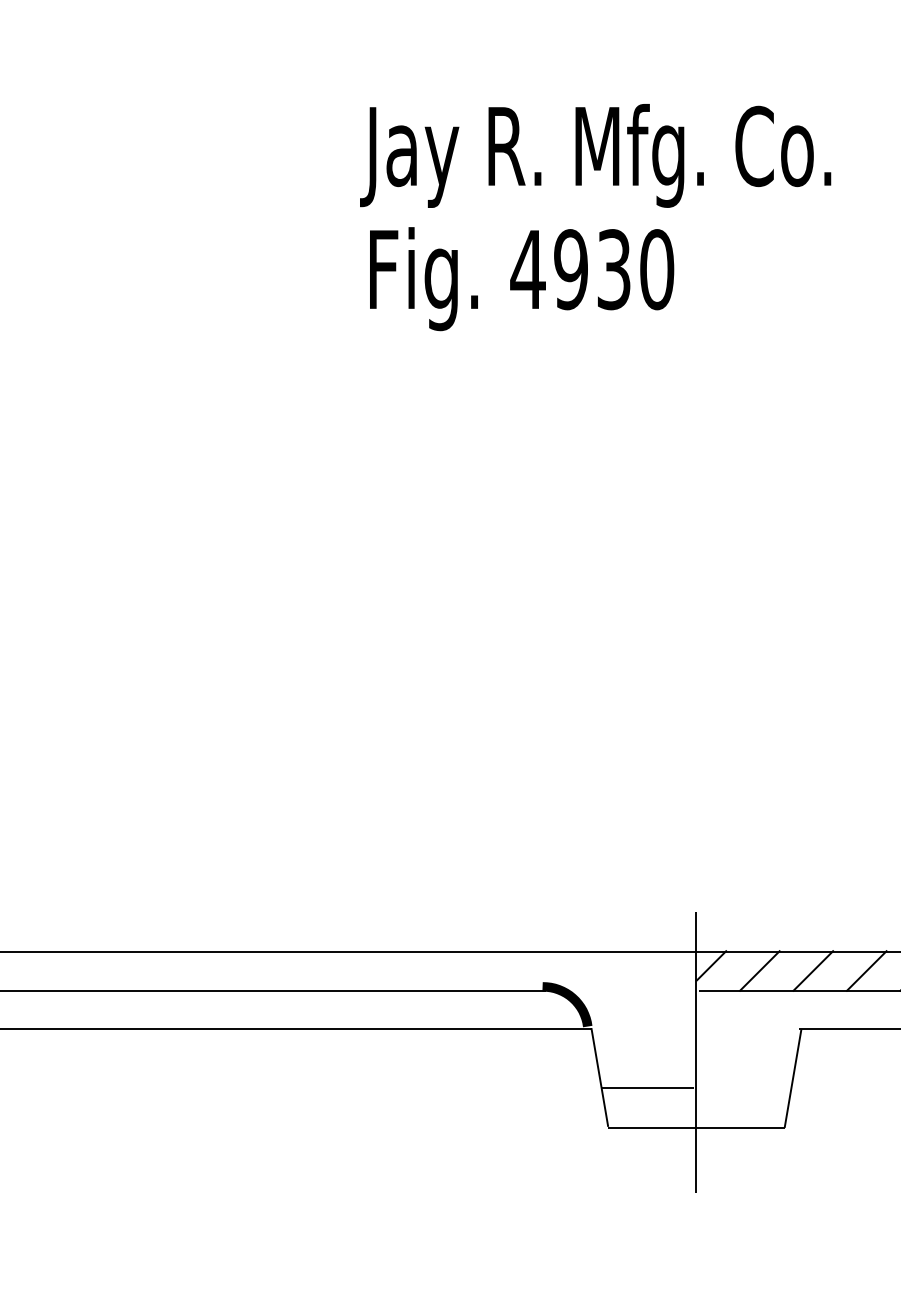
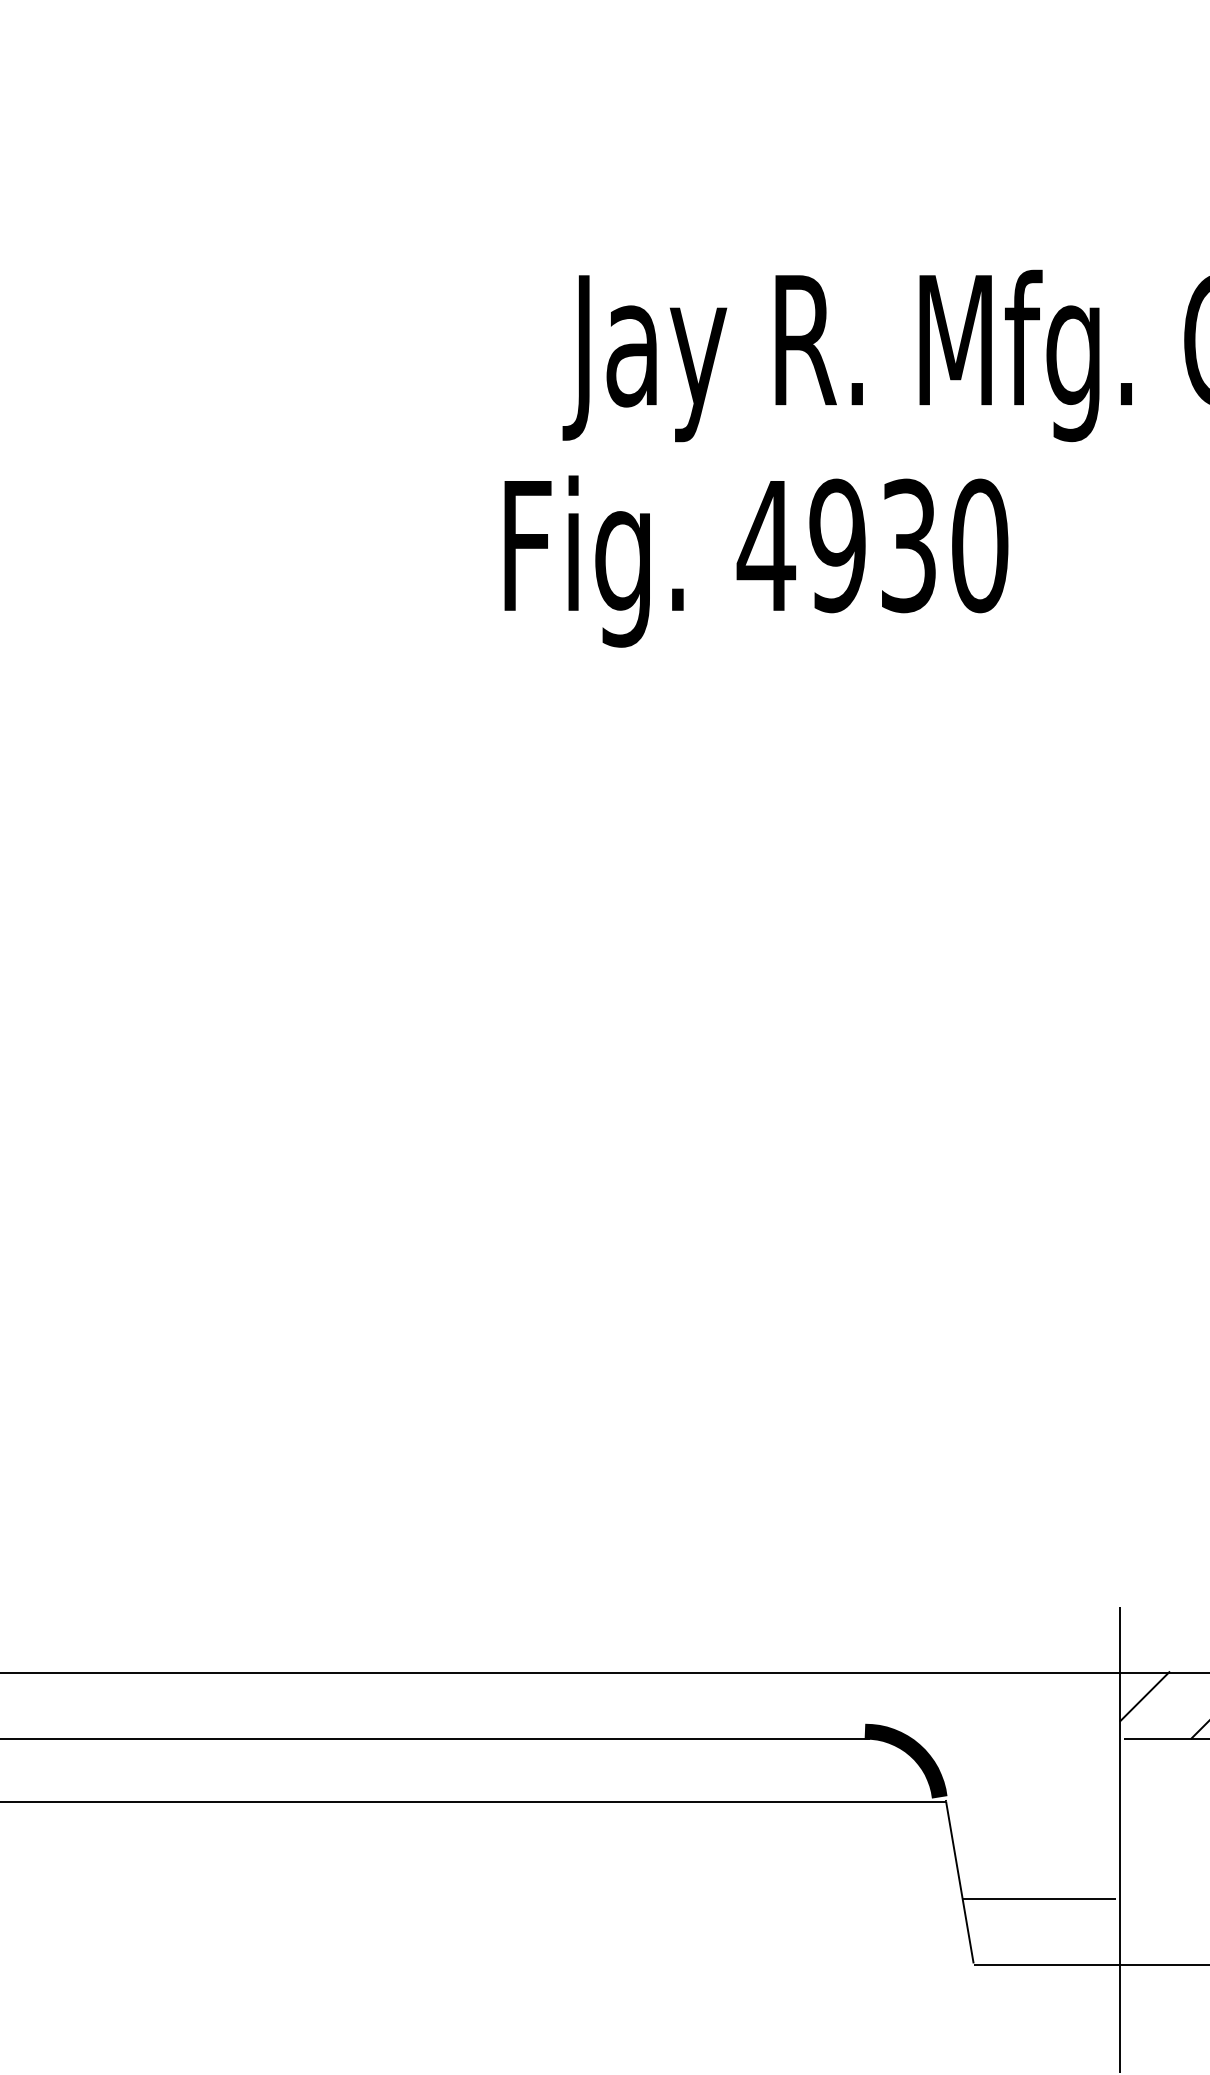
text: (522, 279) -> (757, 562), moved

